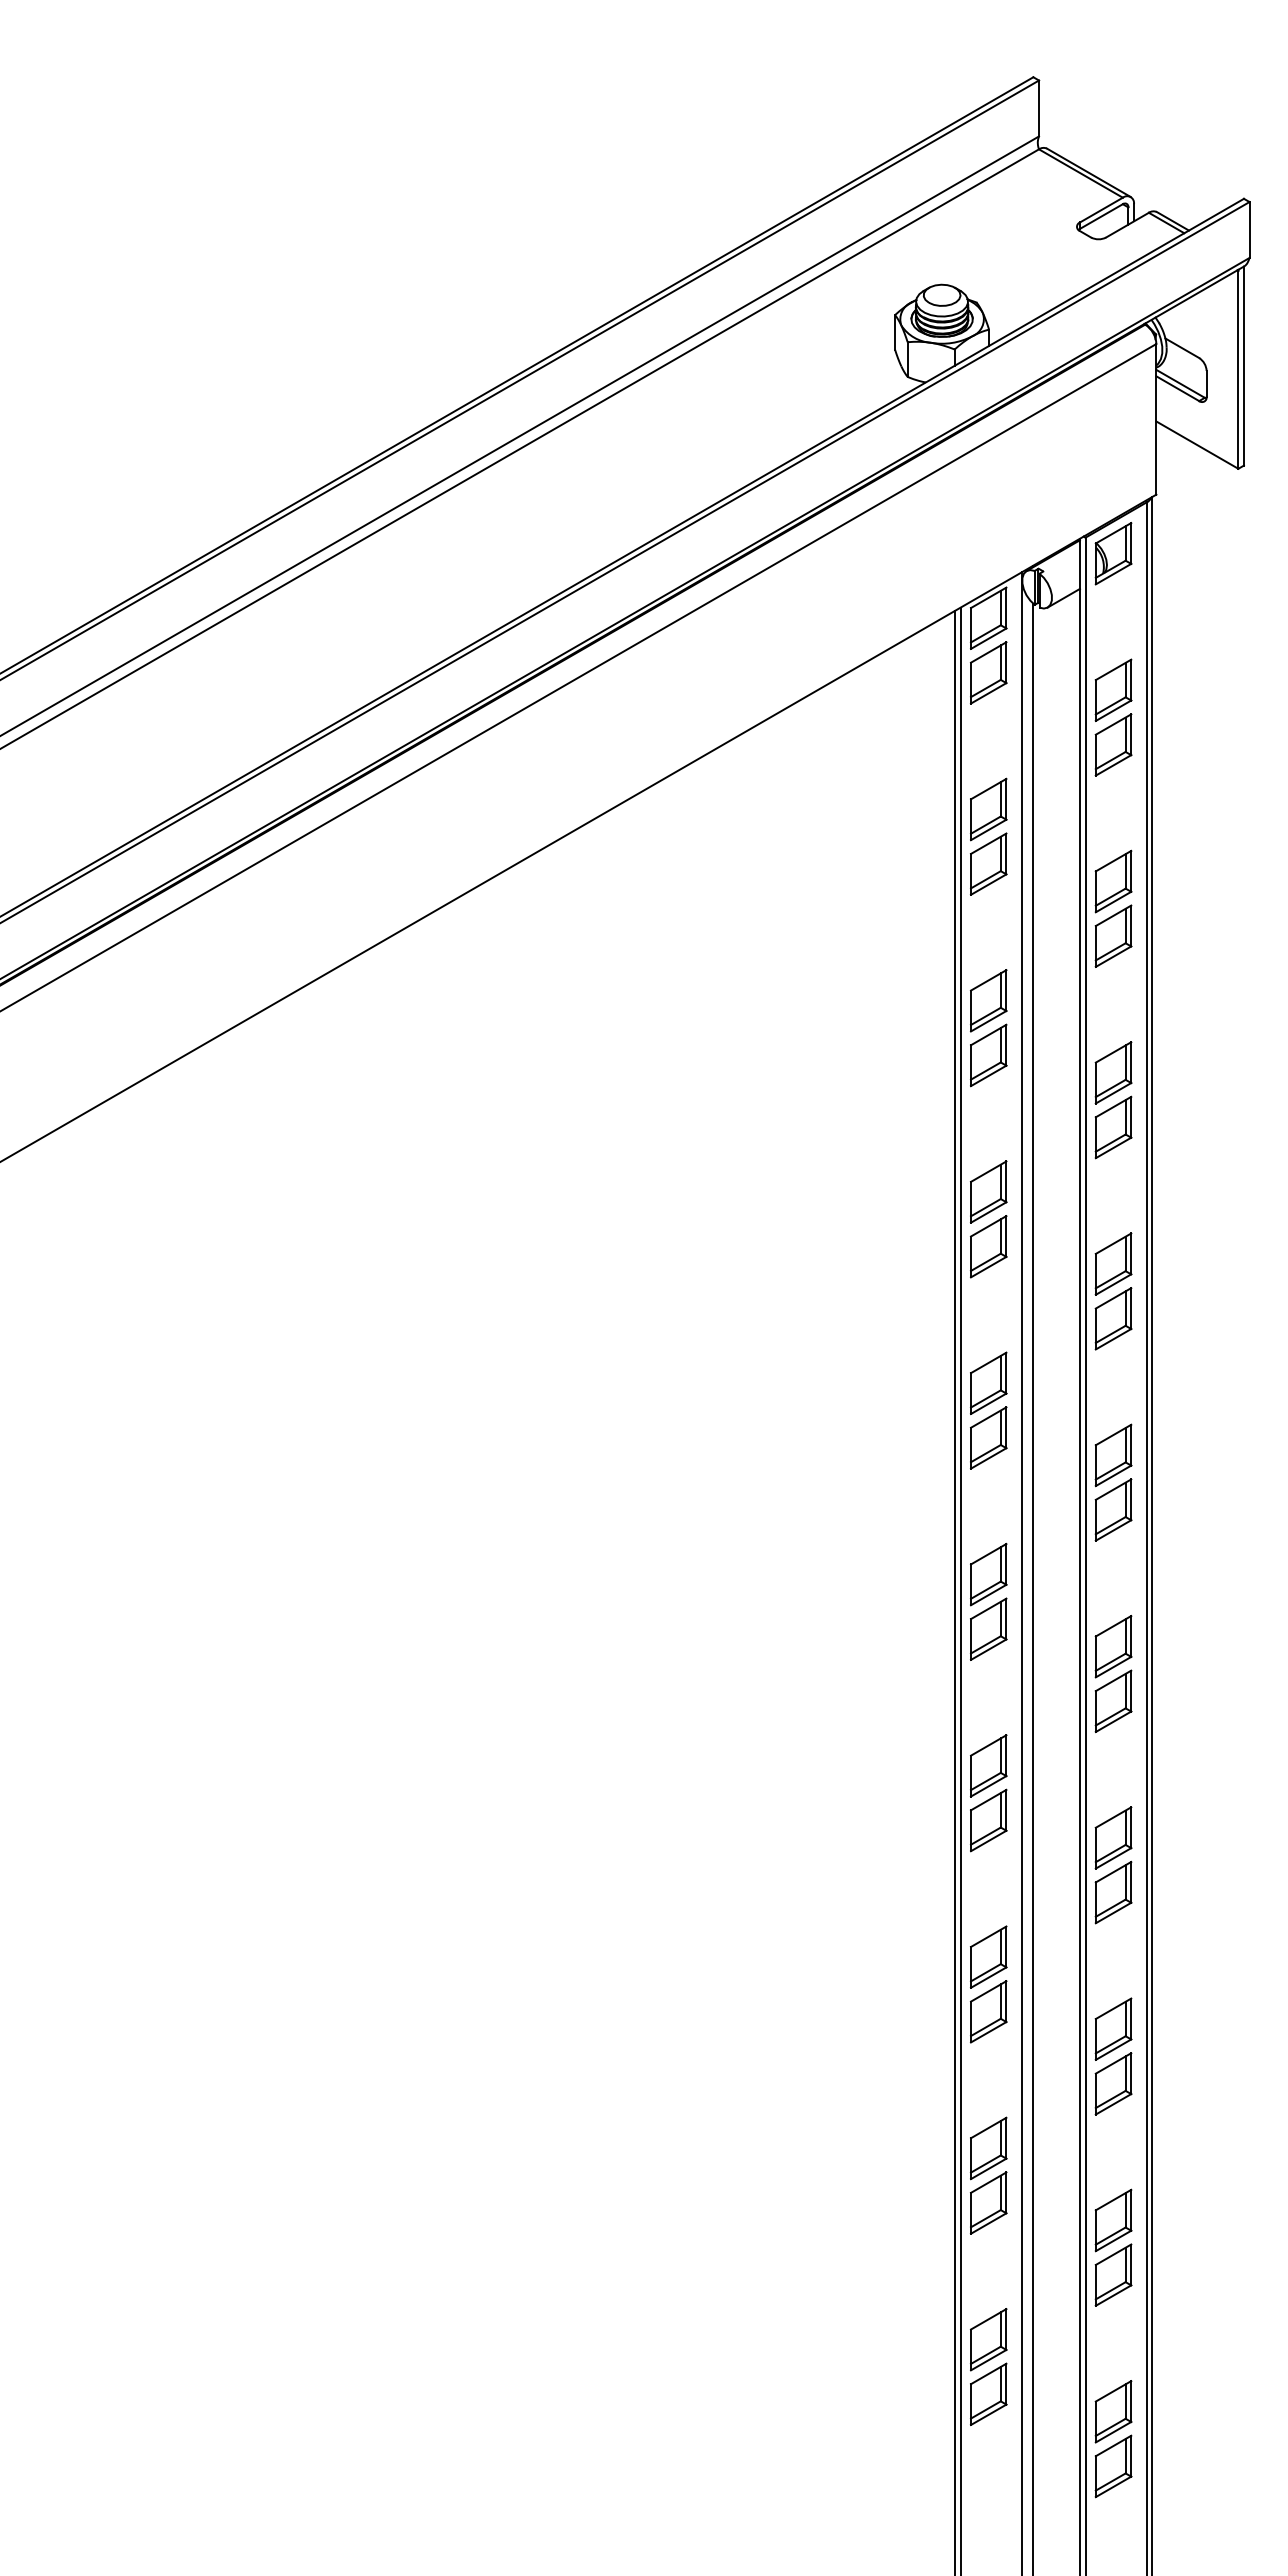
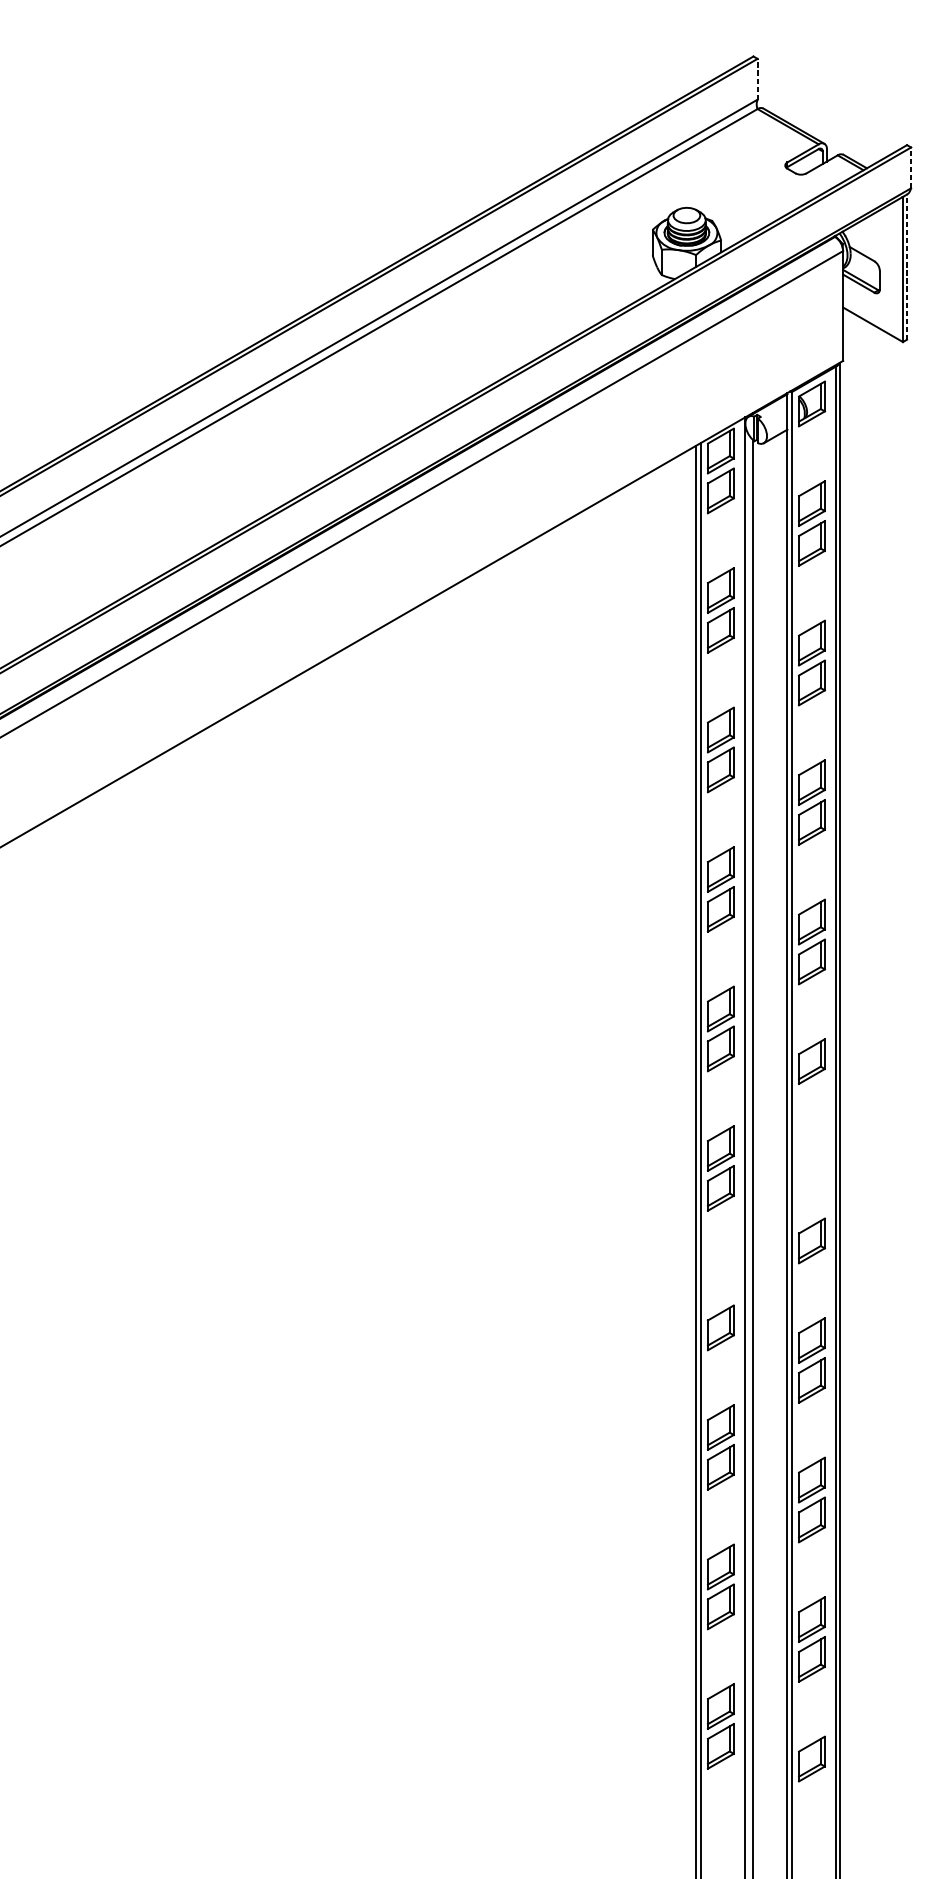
line: (1039, 108) -> (757, 79), solid -> dashed
line: (1249, 230) -> (911, 168), solid -> dashed
line: (1243, 366) -> (906, 267), solid -> dashed
part: (1113, 1509) -> (811, 1101), removed
part: (1113, 1646) -> (811, 1200), removed
part: (988, 1765) -> (720, 1287), removed
part: (1113, 2466) -> (811, 1798), removed

